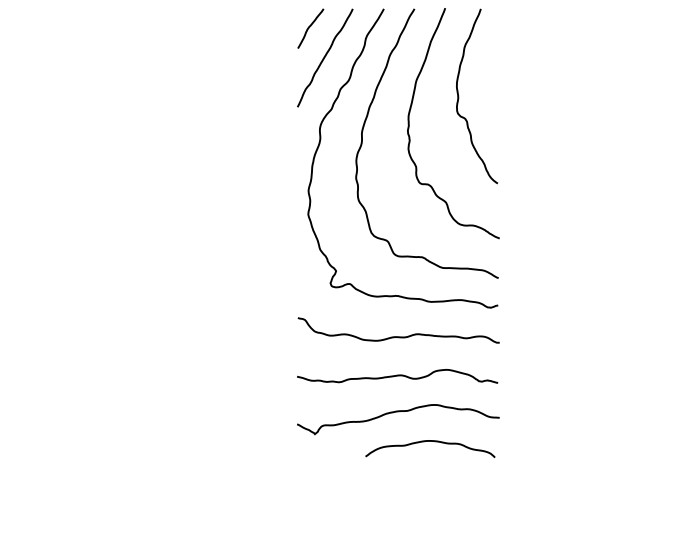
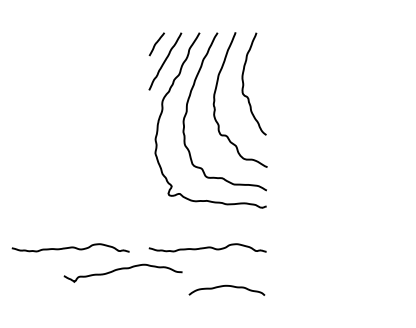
curve: (398, 336) -> (208, 224), removed
curve: (163, 375) -> (70, 247), added
curve: (397, 413) -> (122, 269), moved

